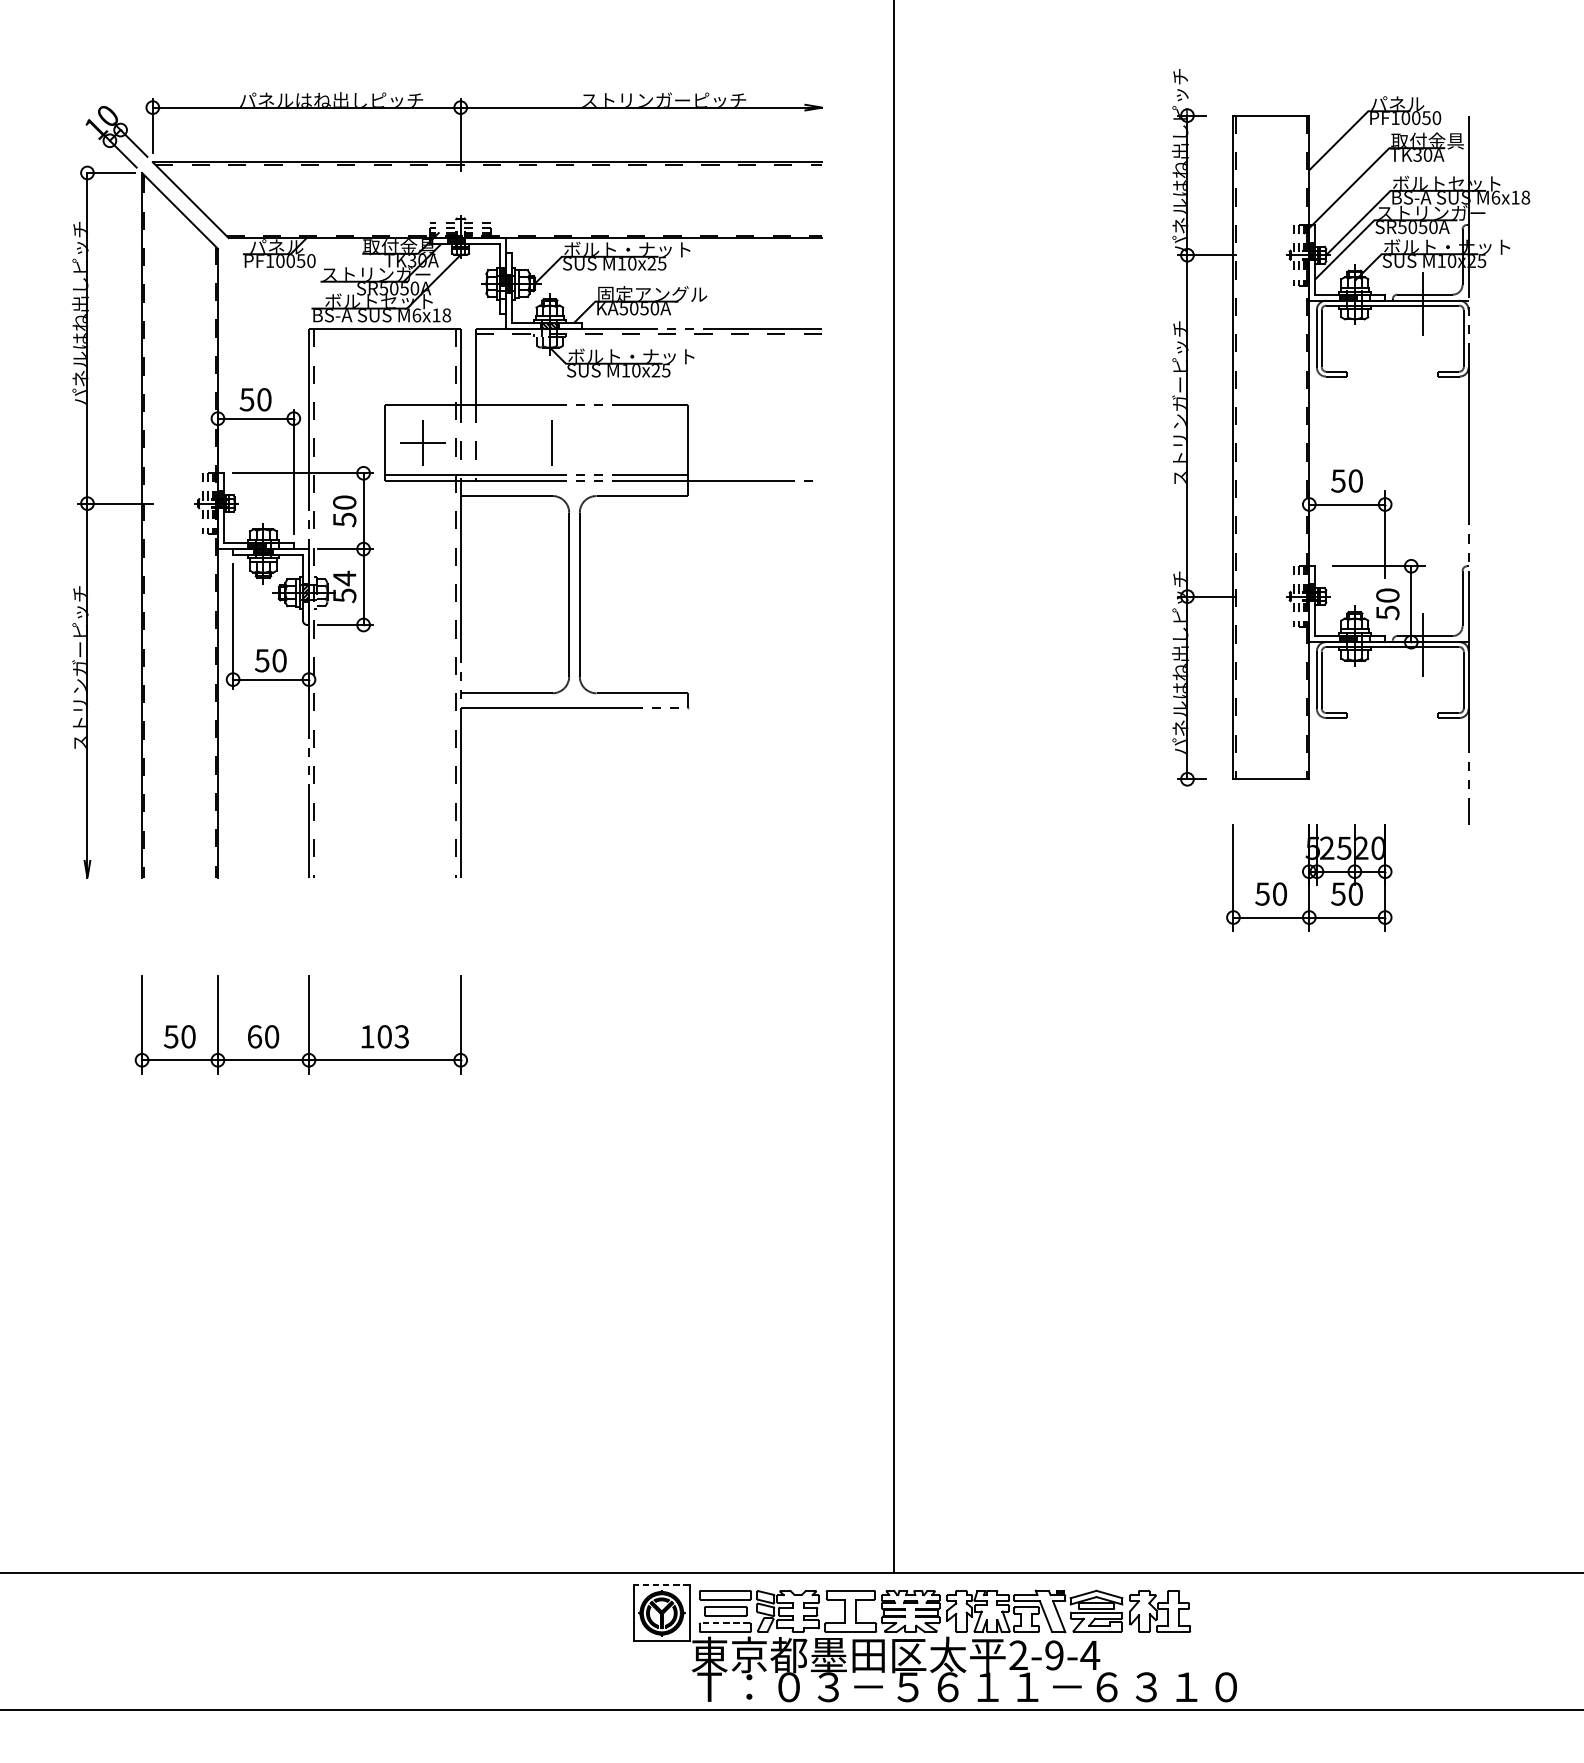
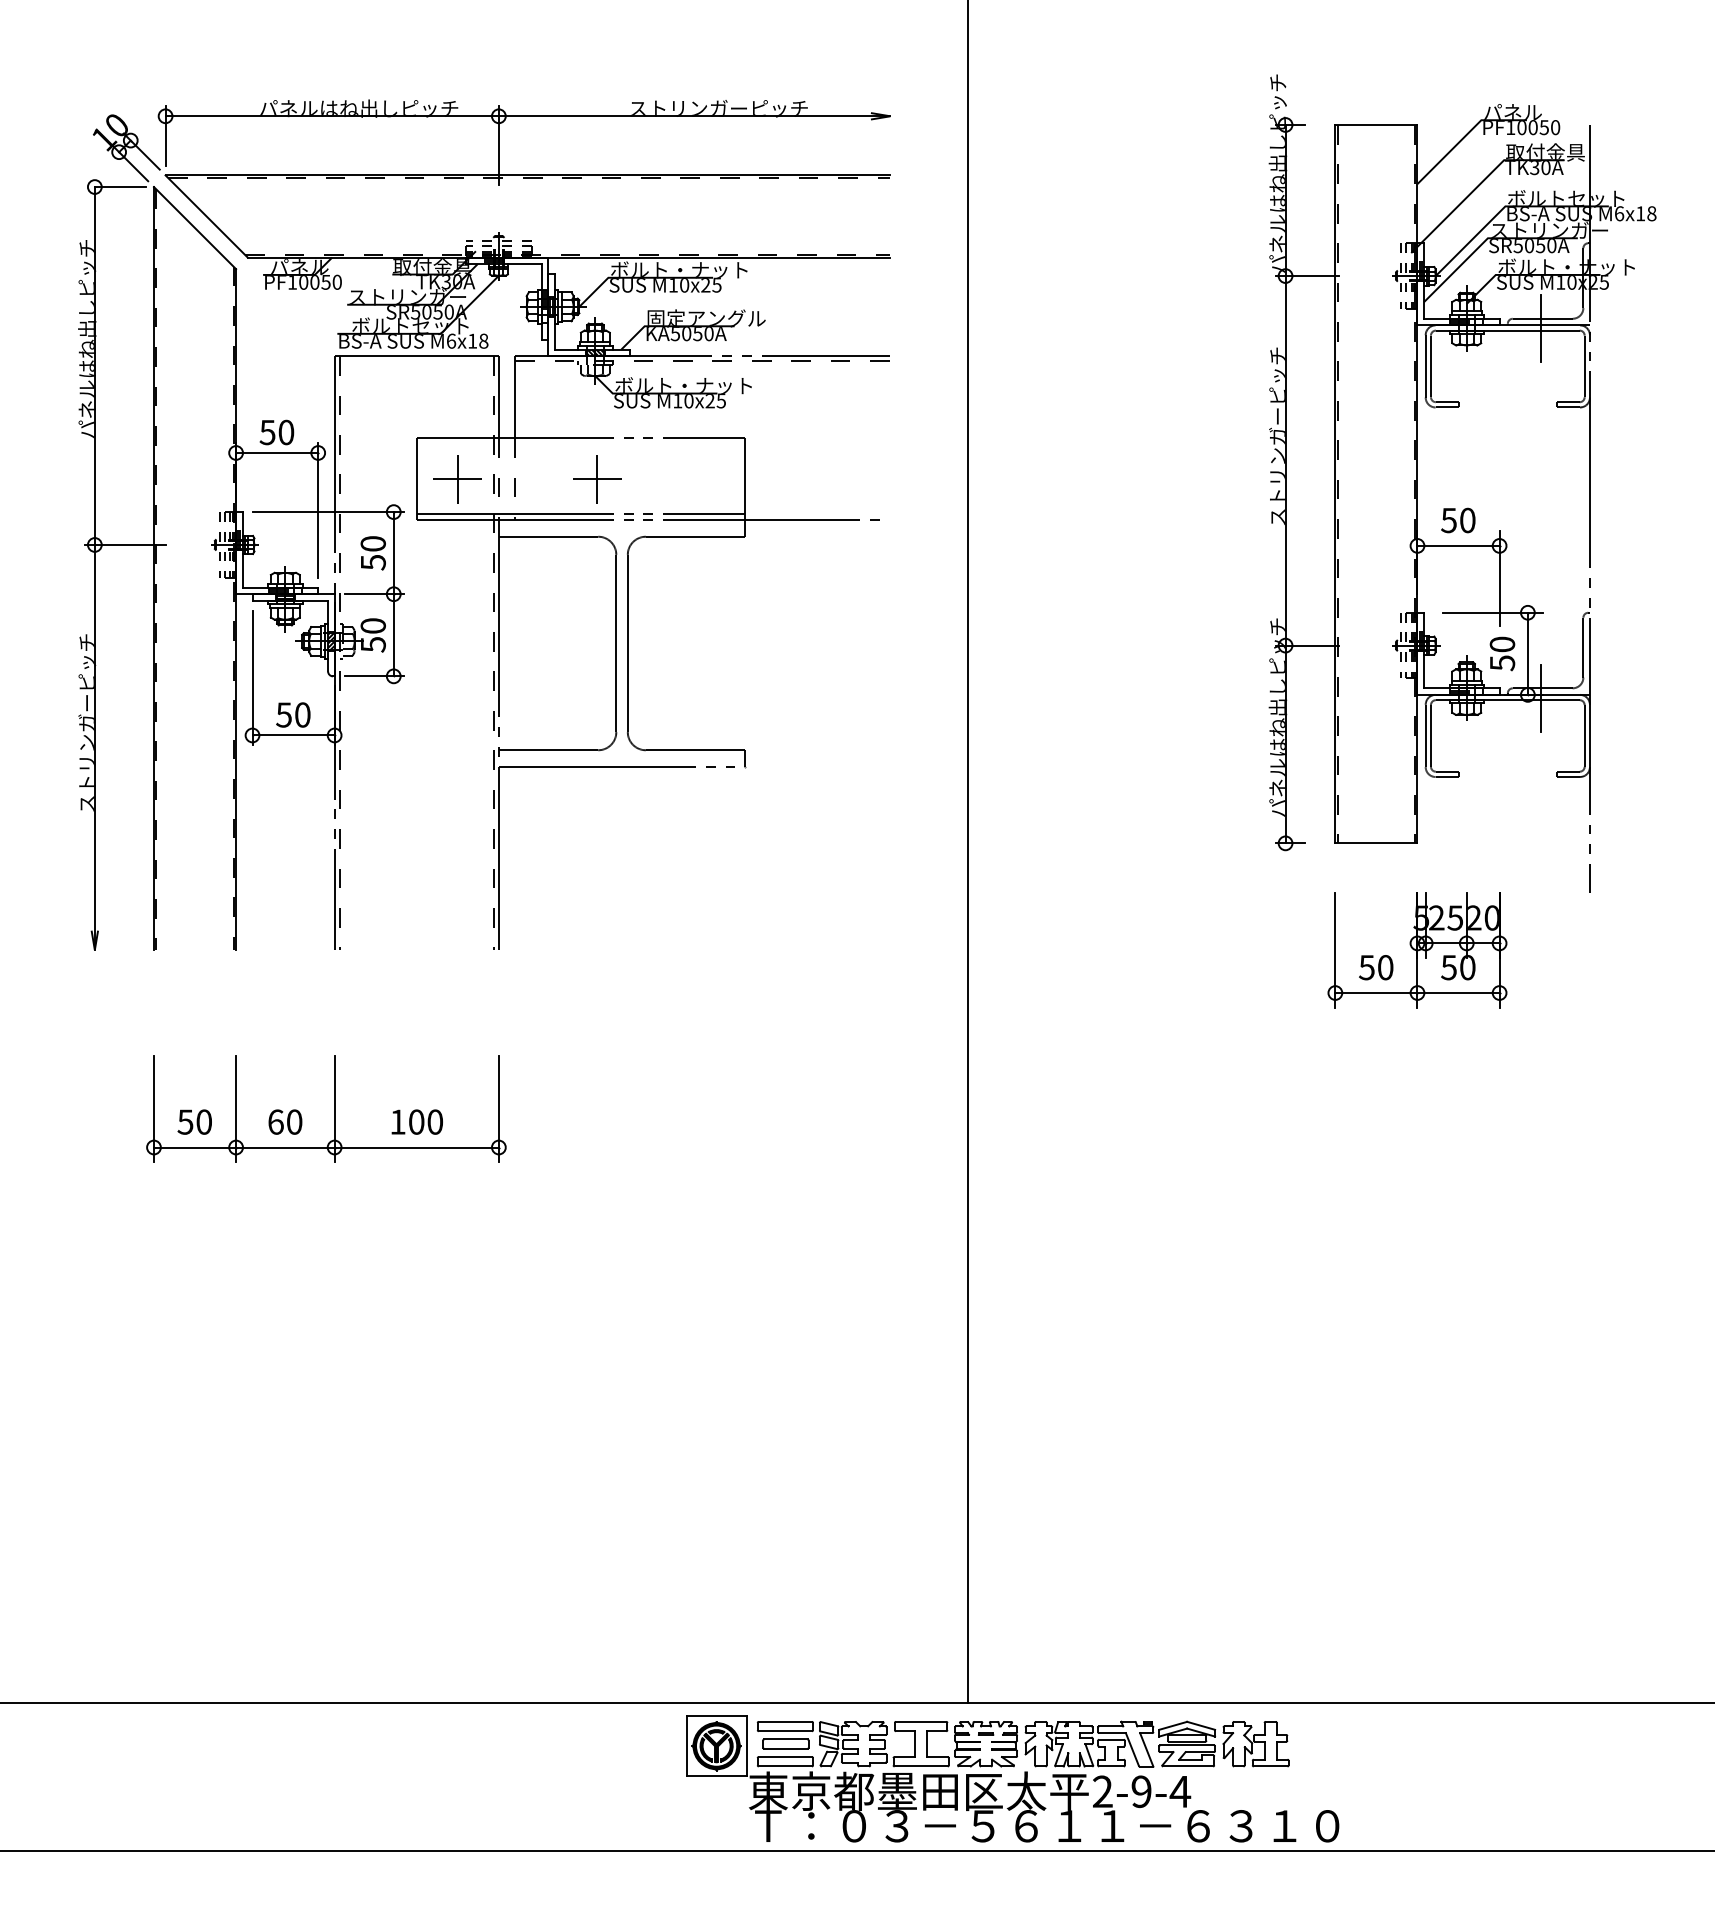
line: (551, 443) -> (597, 479), added
text: (343, 578) -> (372, 625), 54 -> 50
text: (401, 1036) -> (434, 1121), 103 -> 100
line: (661, 1584) -> (716, 1715), dashed -> solid
line: (725, 1623) -> (785, 1757), dashed -> solid

